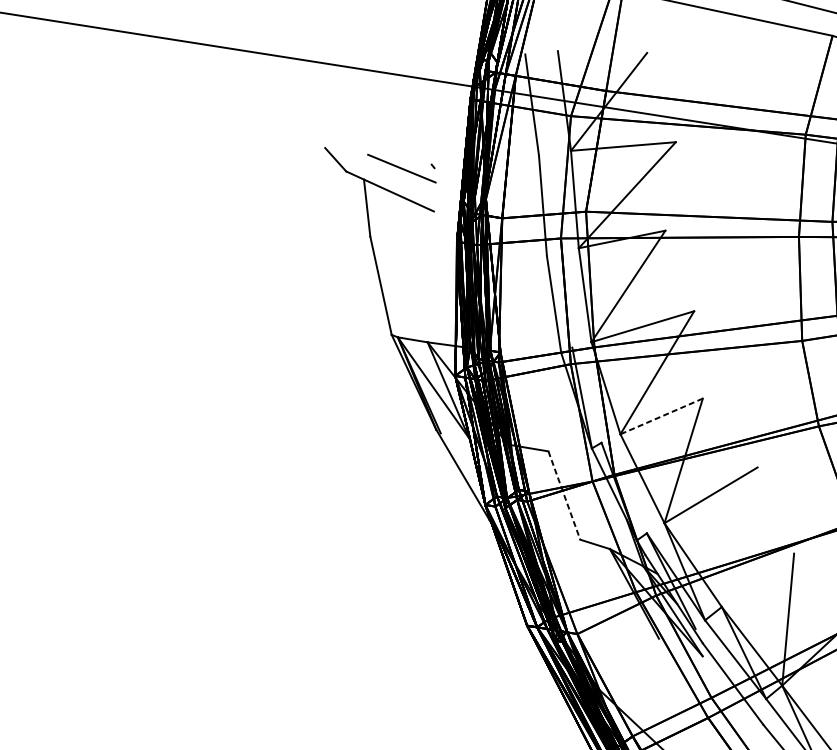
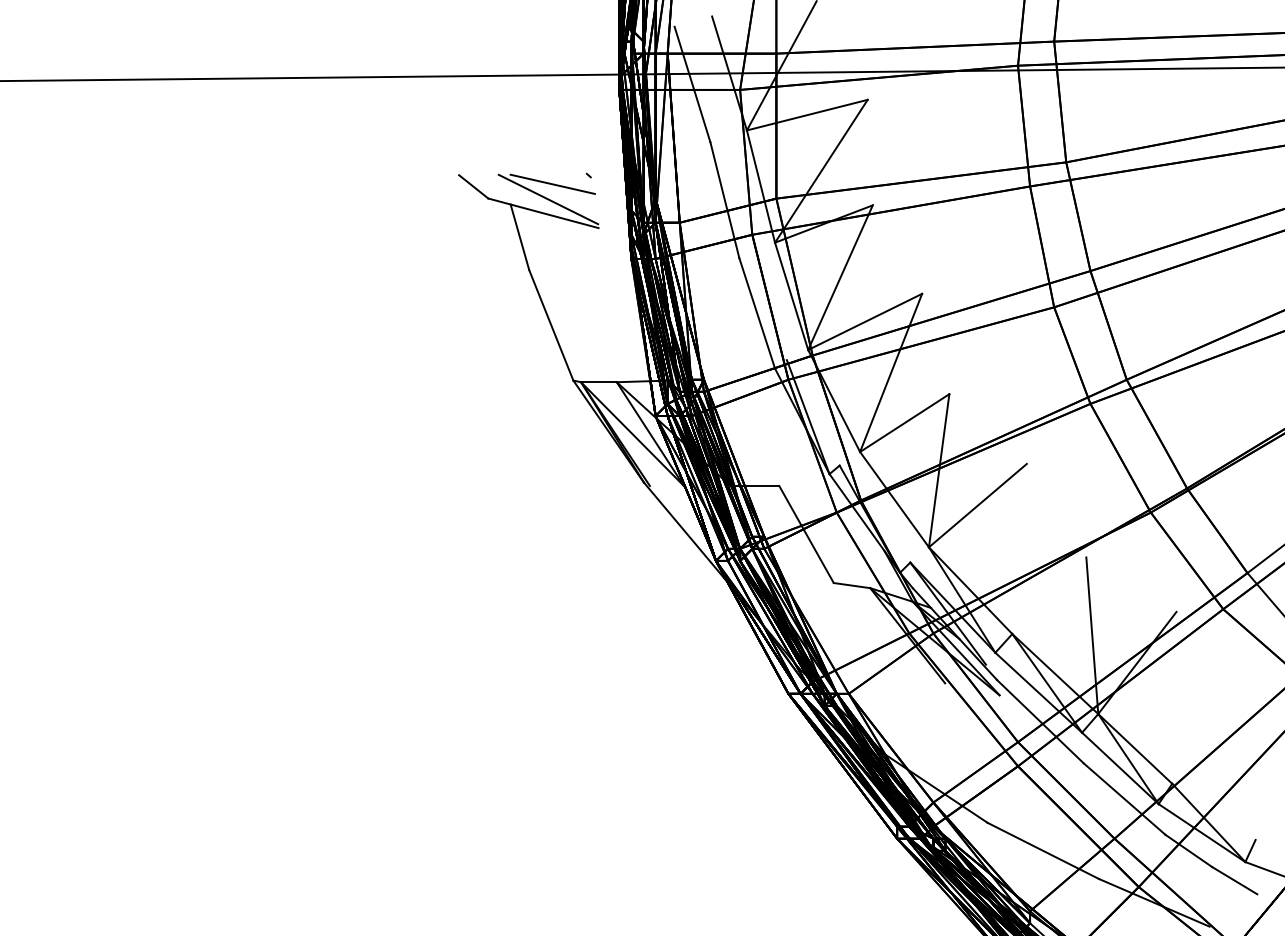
line: (396, 180) -> (548, 199), added
line: (661, 416) -> (904, 423), dashed -> solid
line: (564, 495) -> (806, 534), dashed -> solid

